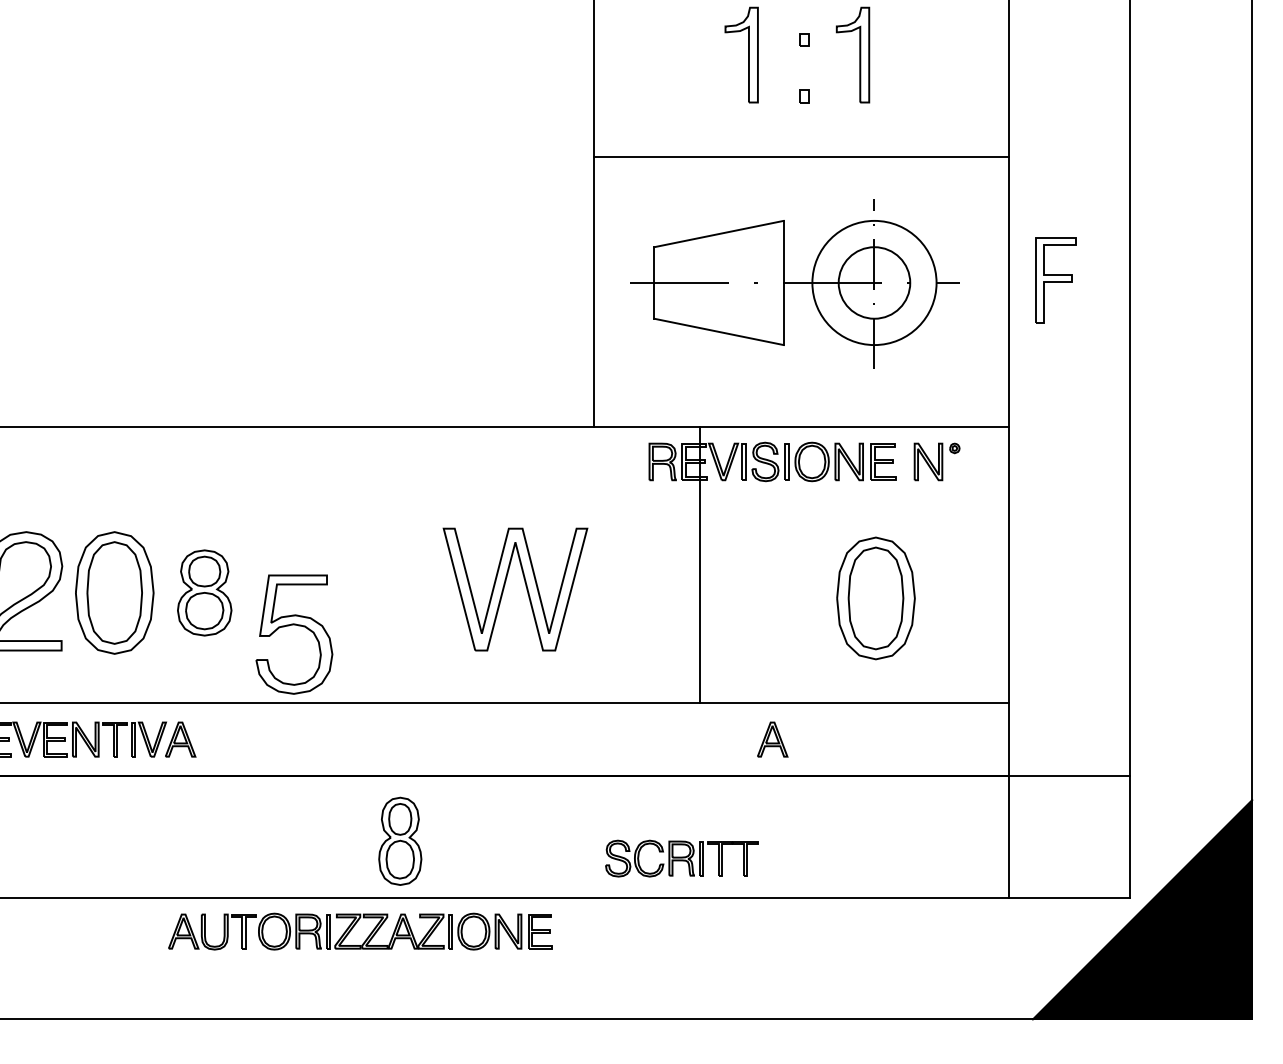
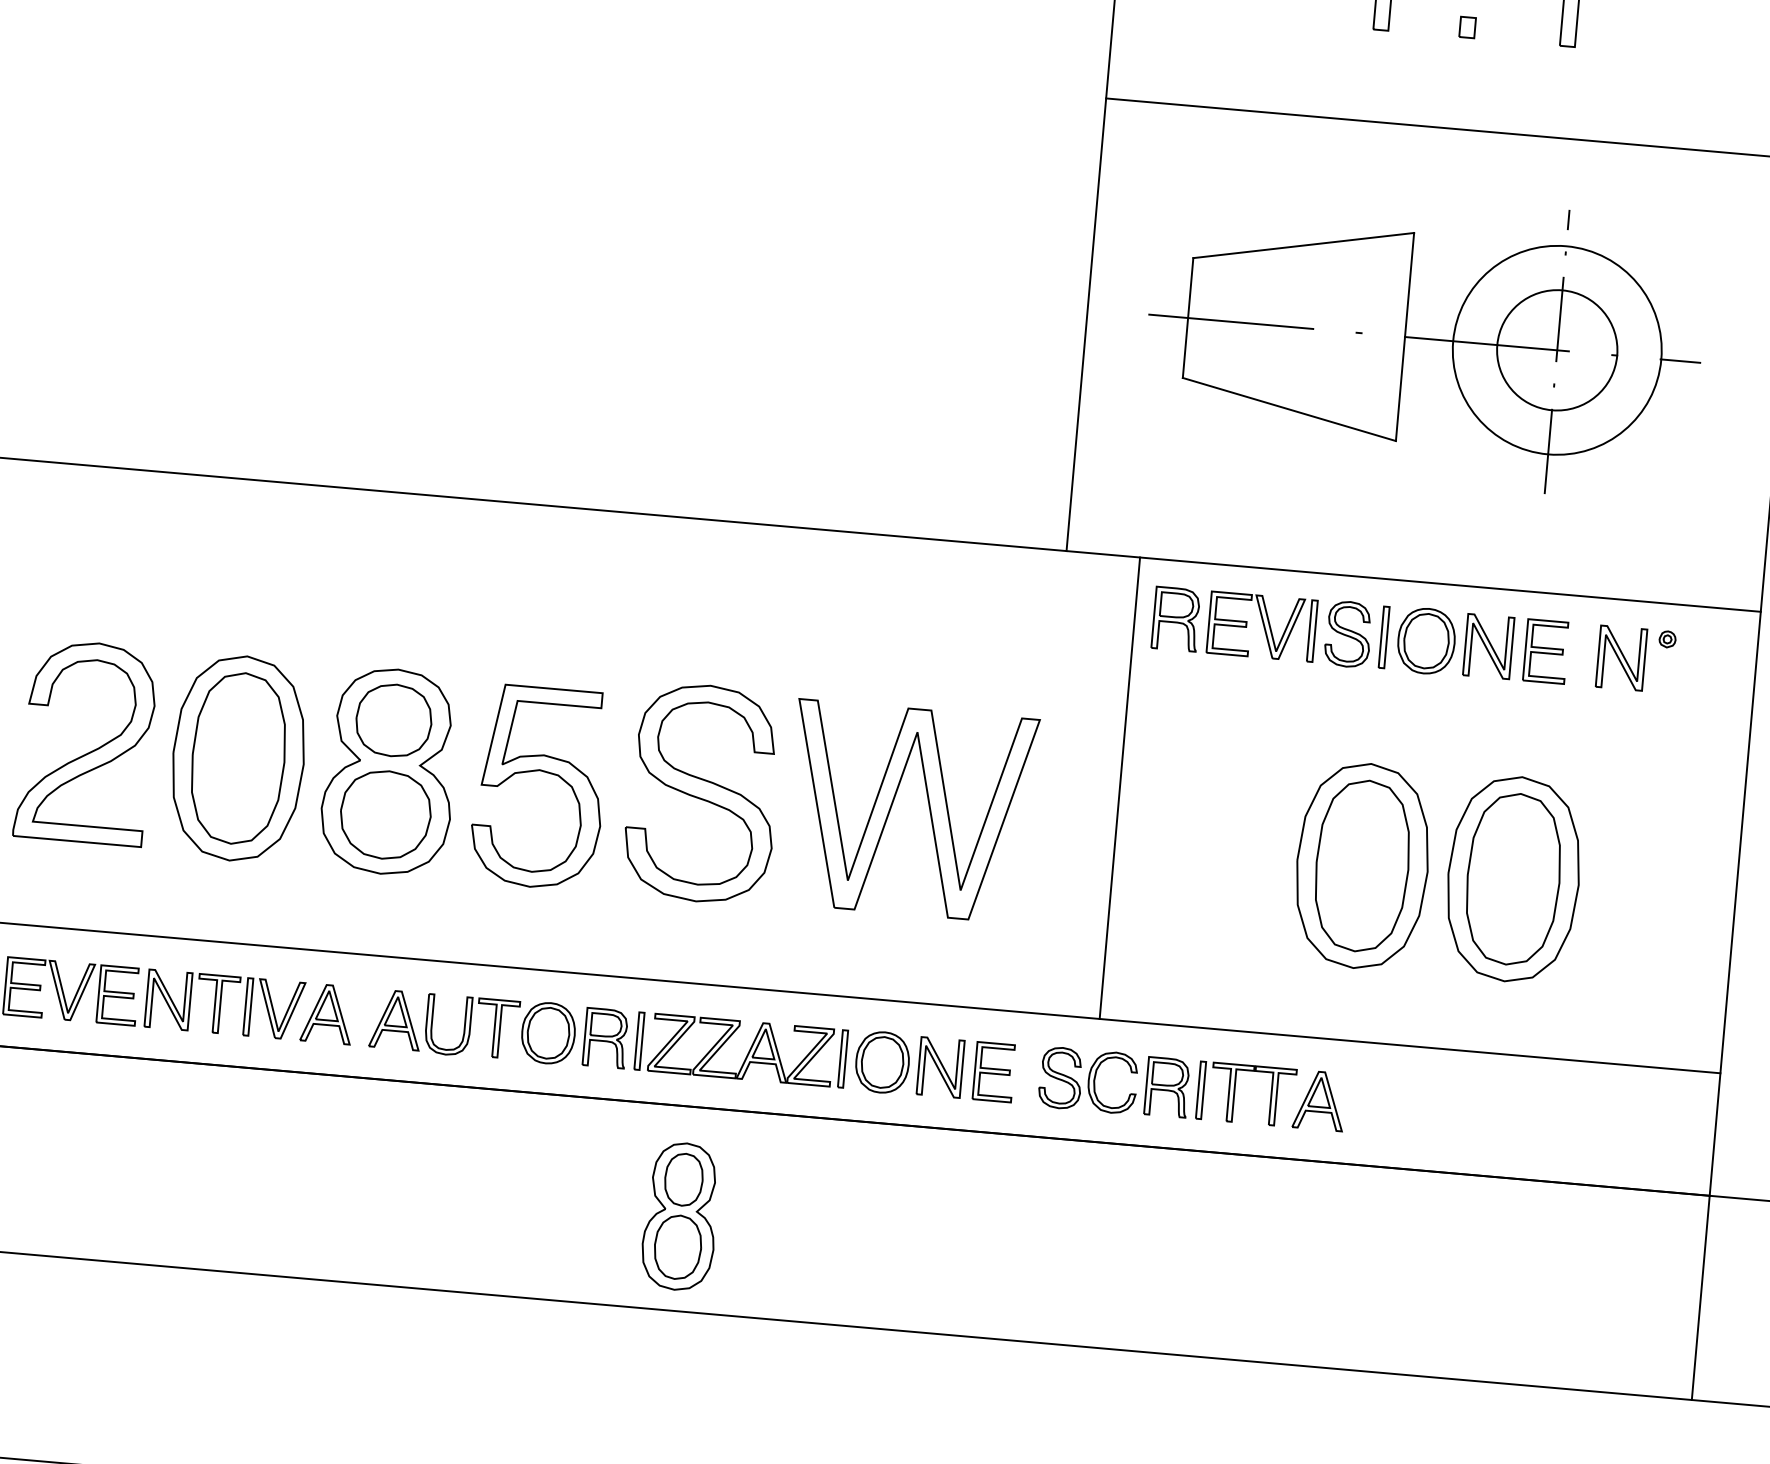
line: (700, 564) -> (1120, 787), moved
part: (390, 589) -> (701, 793), added
part: (204, 592) -> (389, 770), size x1.43
part: (785, 598) -> (1361, 866), added
part: (298, 626) -> (547, 774), moved
part: (681, 858) -> (1166, 1087), moved
part: (353, 928) -> (681, 1039), moved

